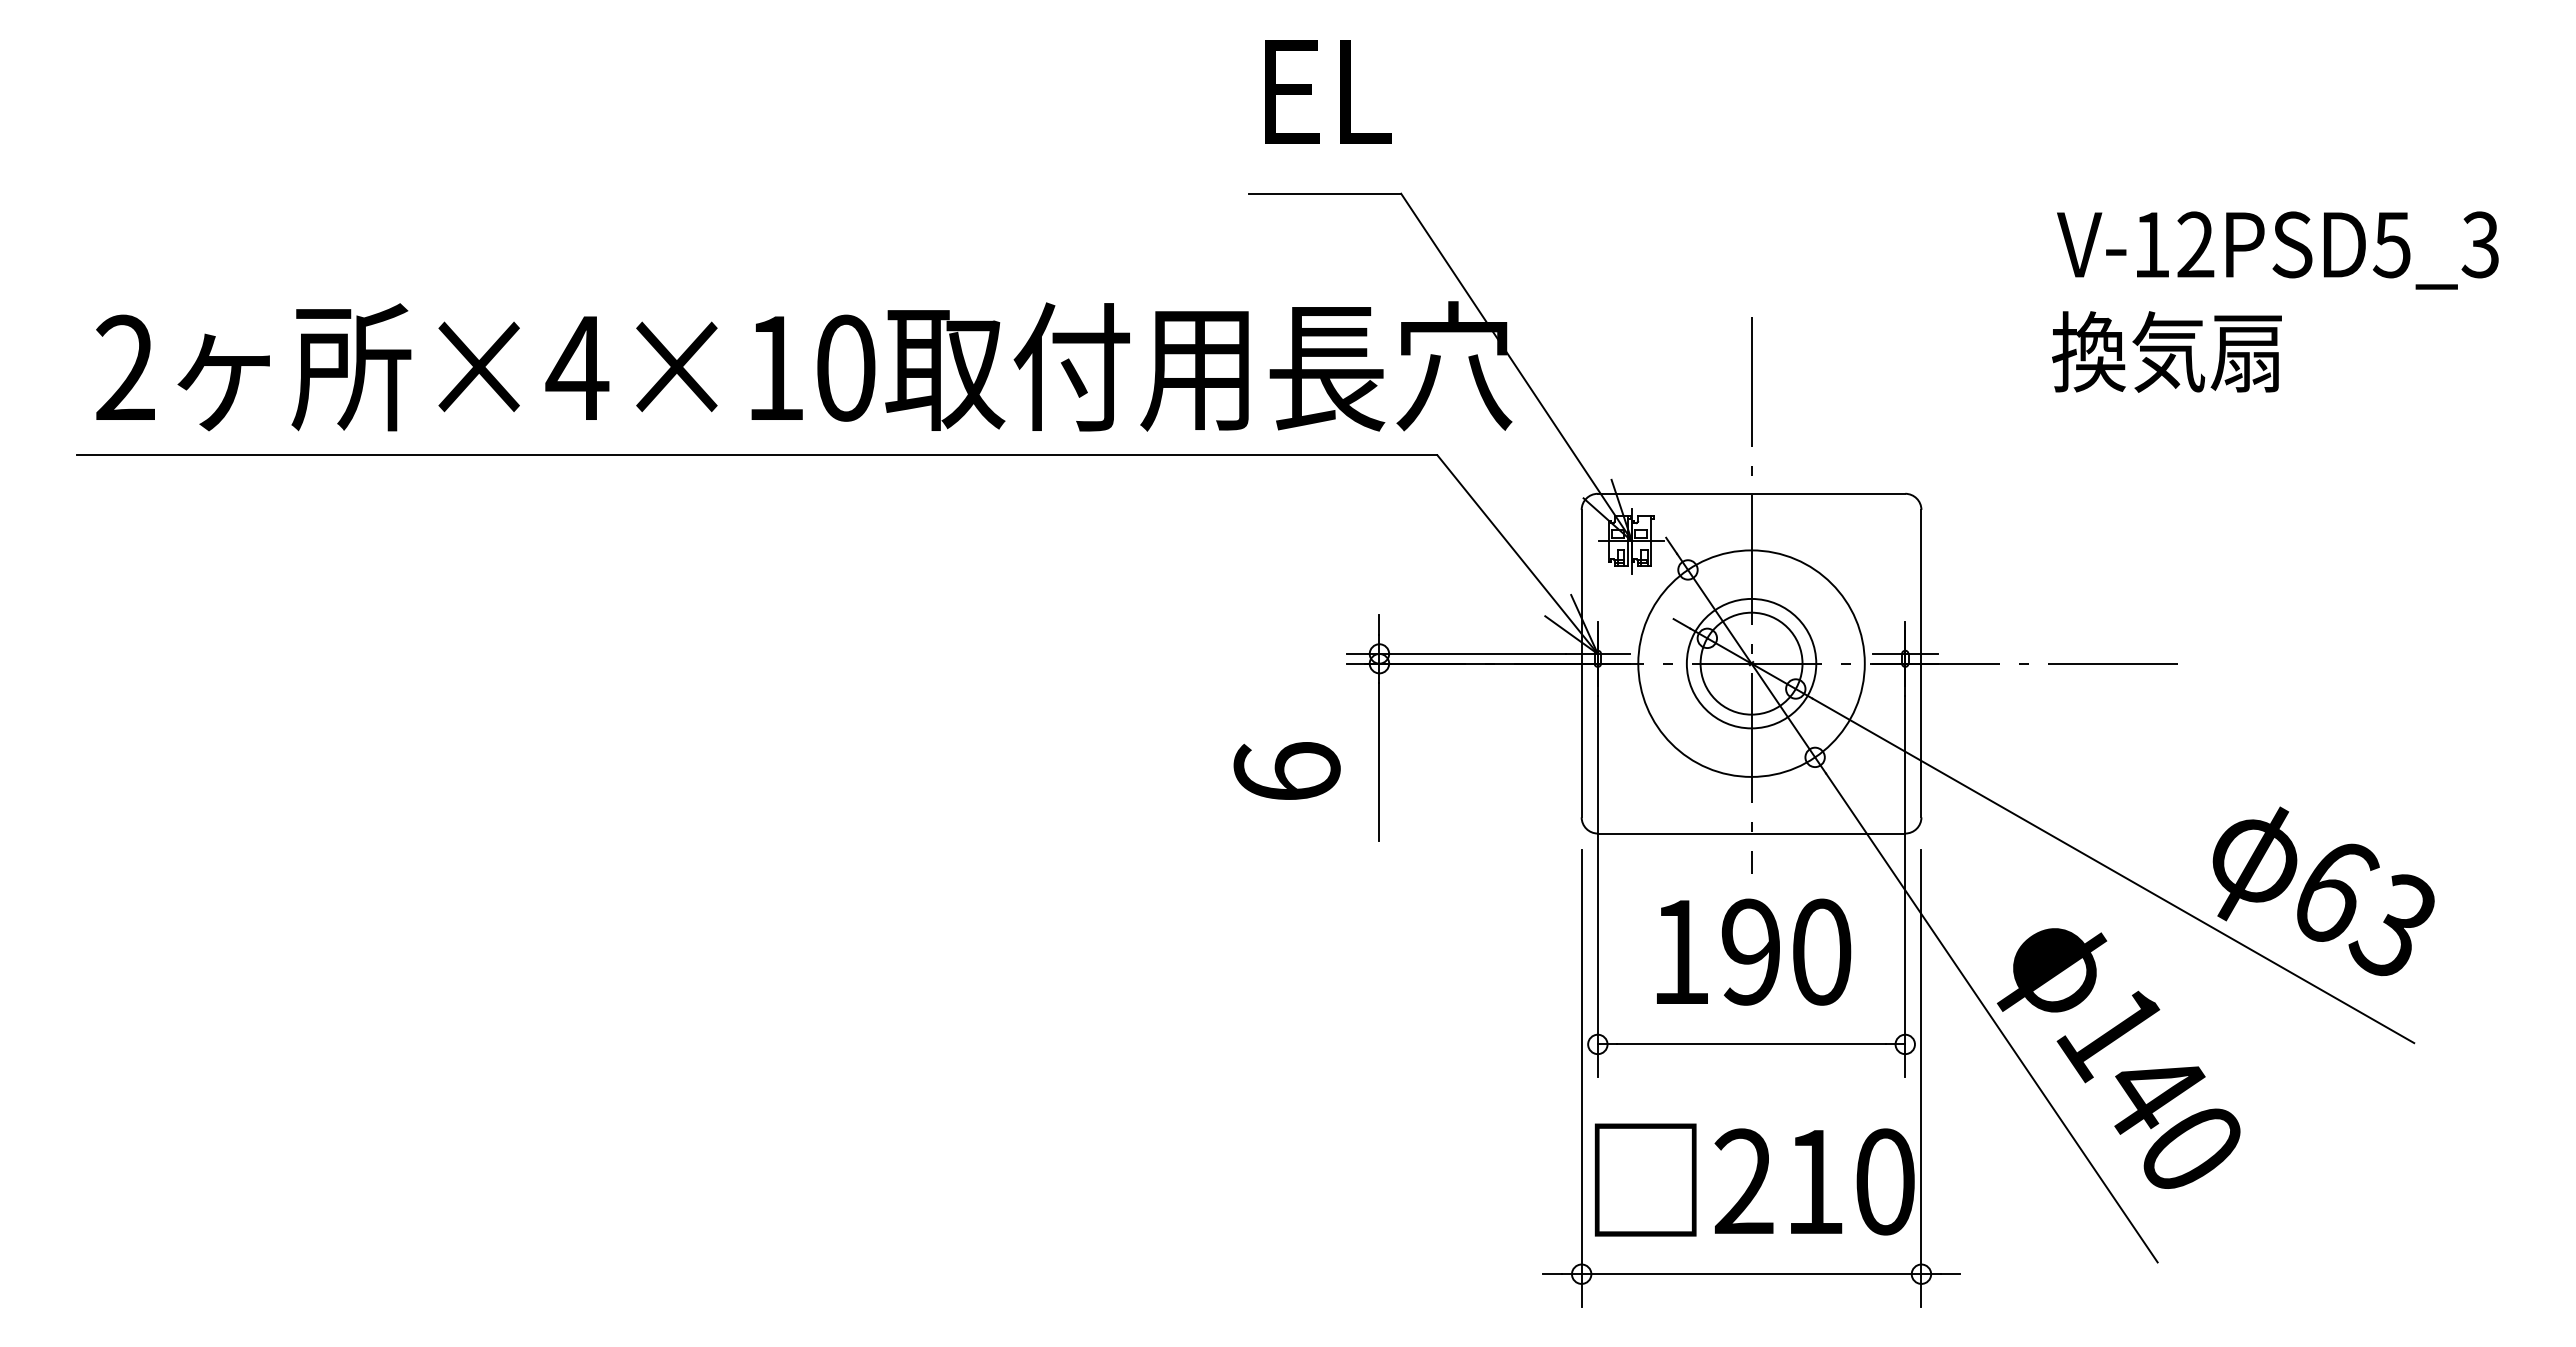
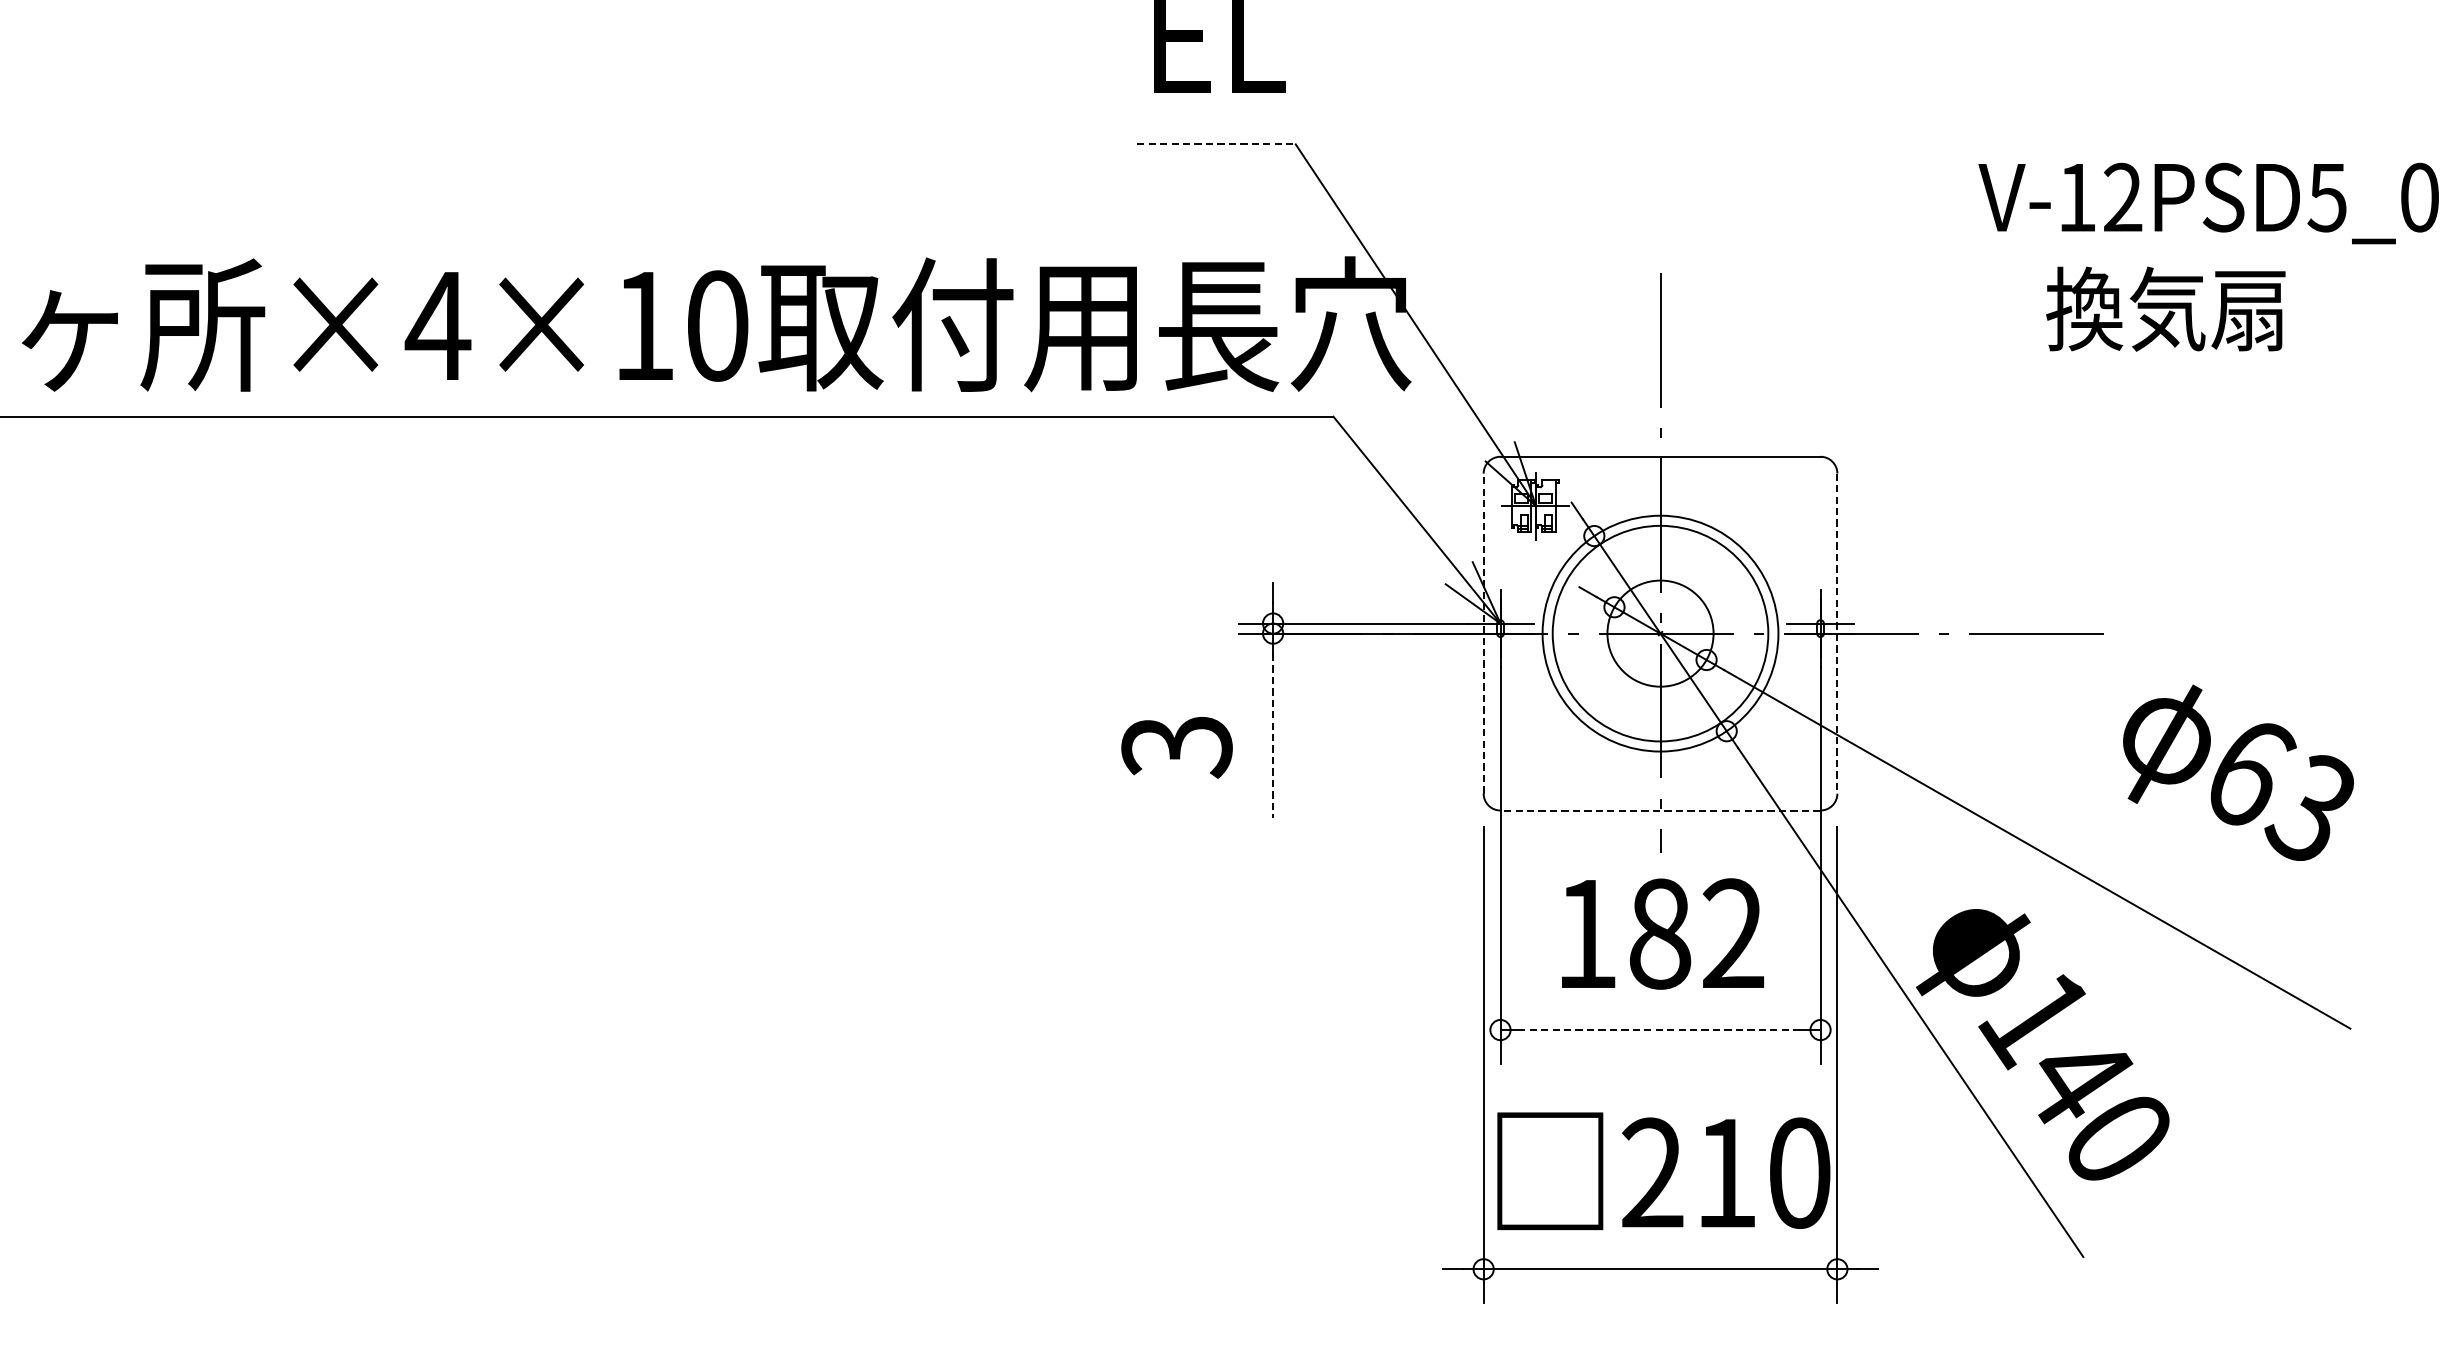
line: (1325, 193) -> (1216, 144), solid -> dashed
text: (2480, 244) -> (2419, 197), V-12PSD5_3 -> V-12PSD5_0
text: (2166, 351) -> (2165, 308), moved
line: (1581, 663) -> (1483, 633), solid -> dashed
circle: (1751, 663) -> (1660, 633), size x1.6
line: (1921, 663) -> (1837, 633), solid -> dashed
line: (1379, 762) -> (1273, 736), solid -> dashed
text: (1286, 772) -> (1176, 746), 6 -> 3
line: (1751, 833) -> (1660, 810), solid -> dashed
text: (2323, 891) -> (2238, 772), moved
text: (1786, 951) -> (1696, 933), 190 -> 182
line: (1751, 1044) -> (1660, 1030), solid -> dashed

